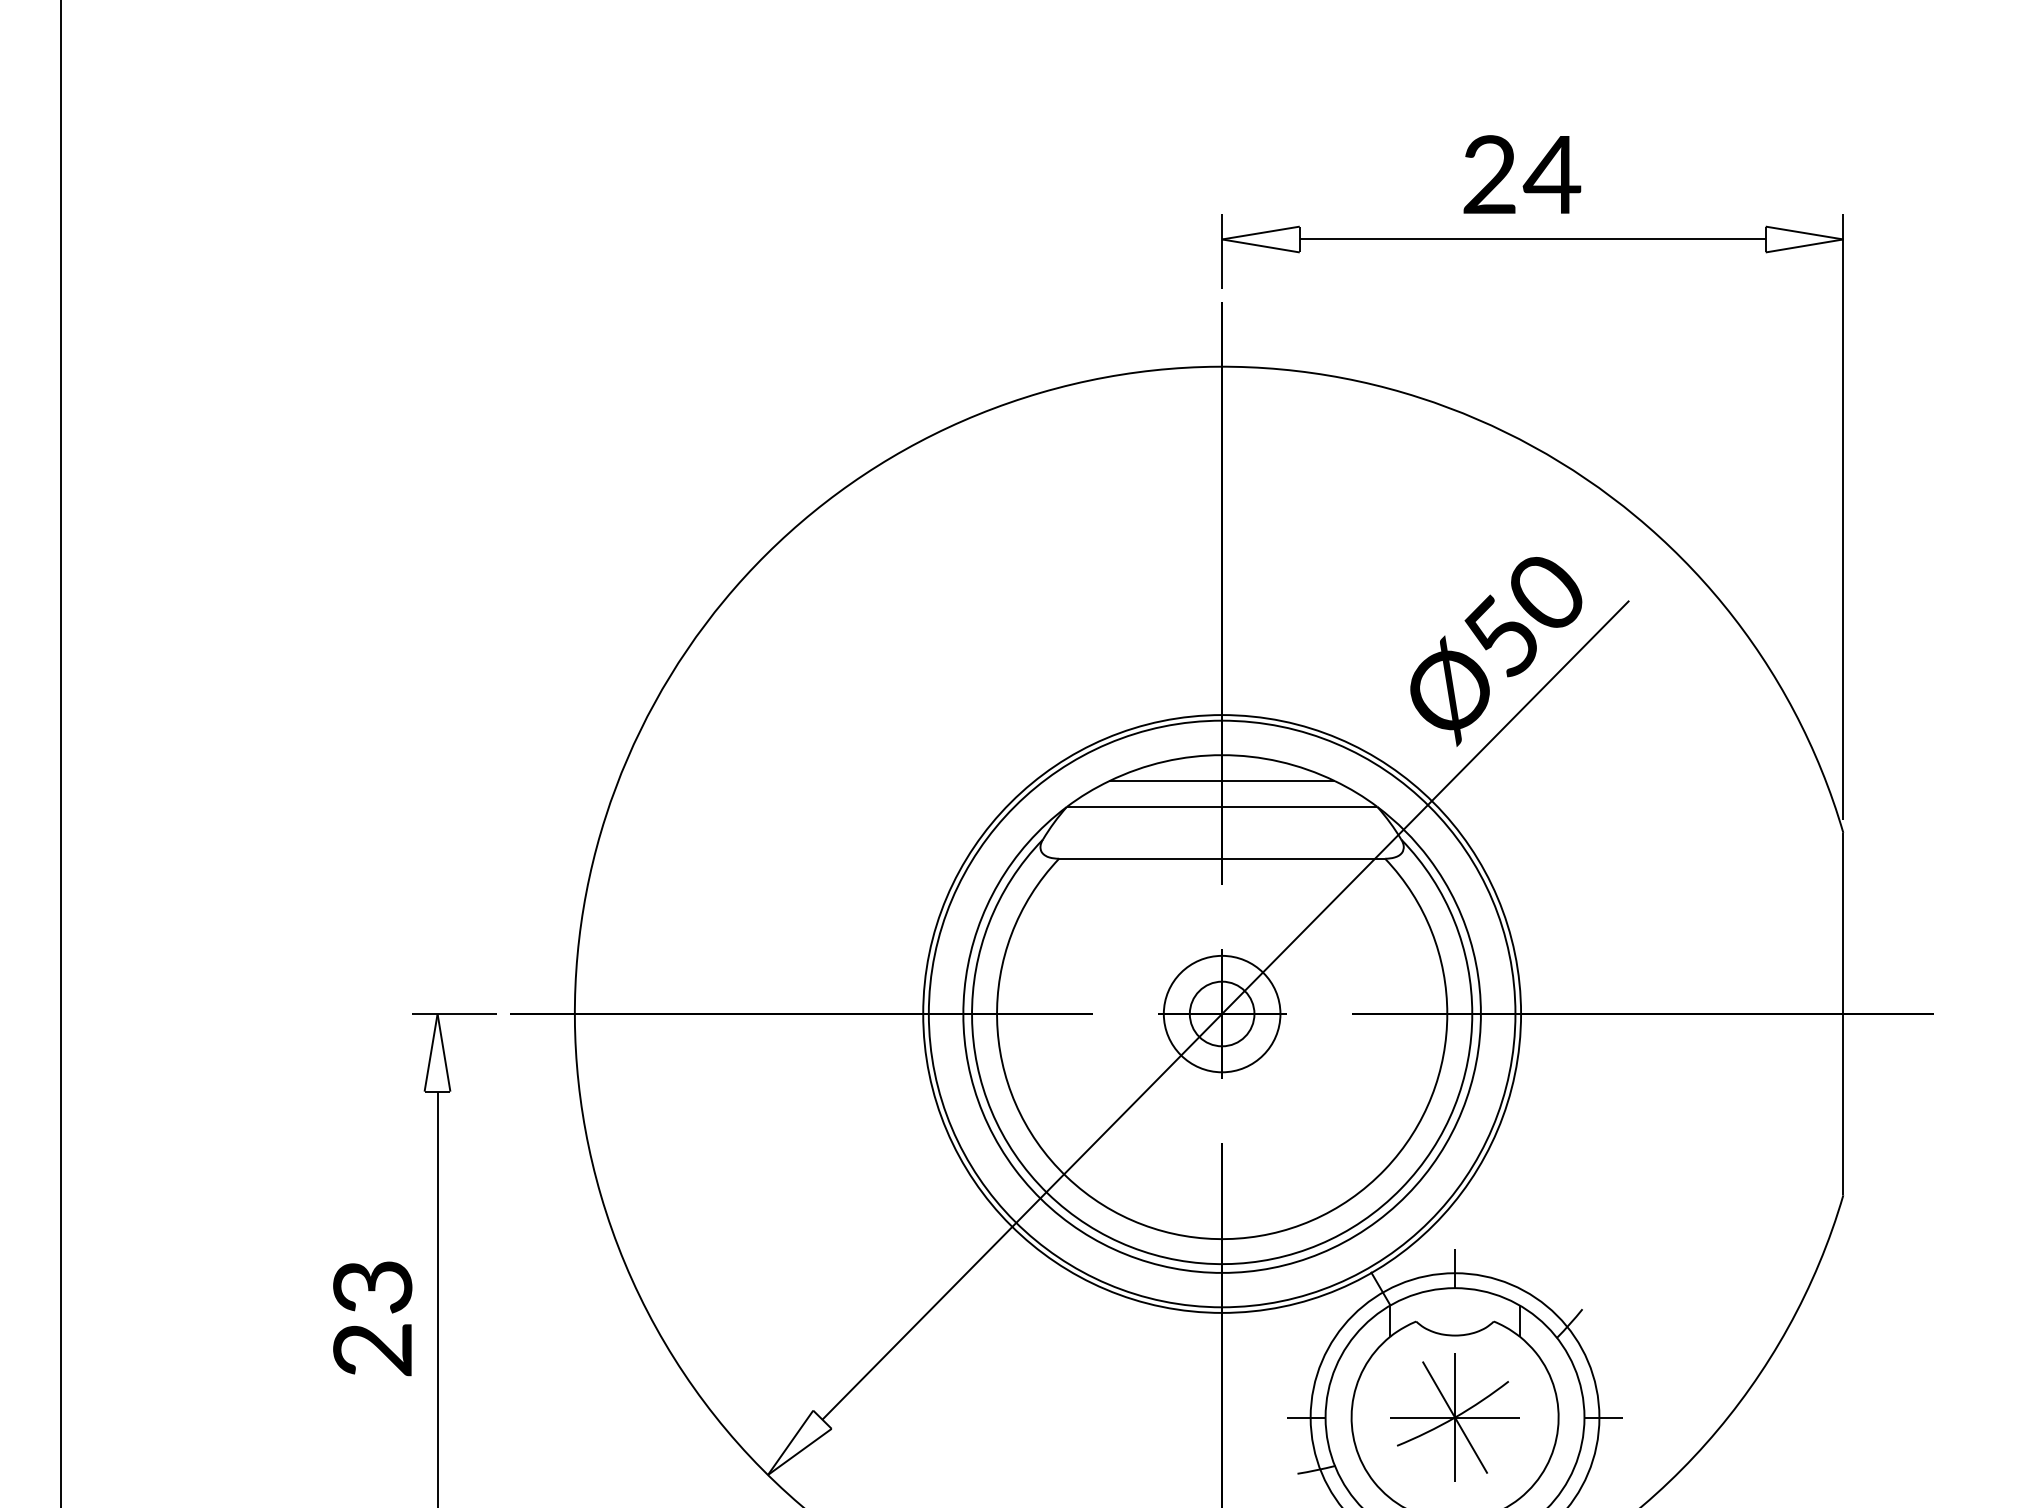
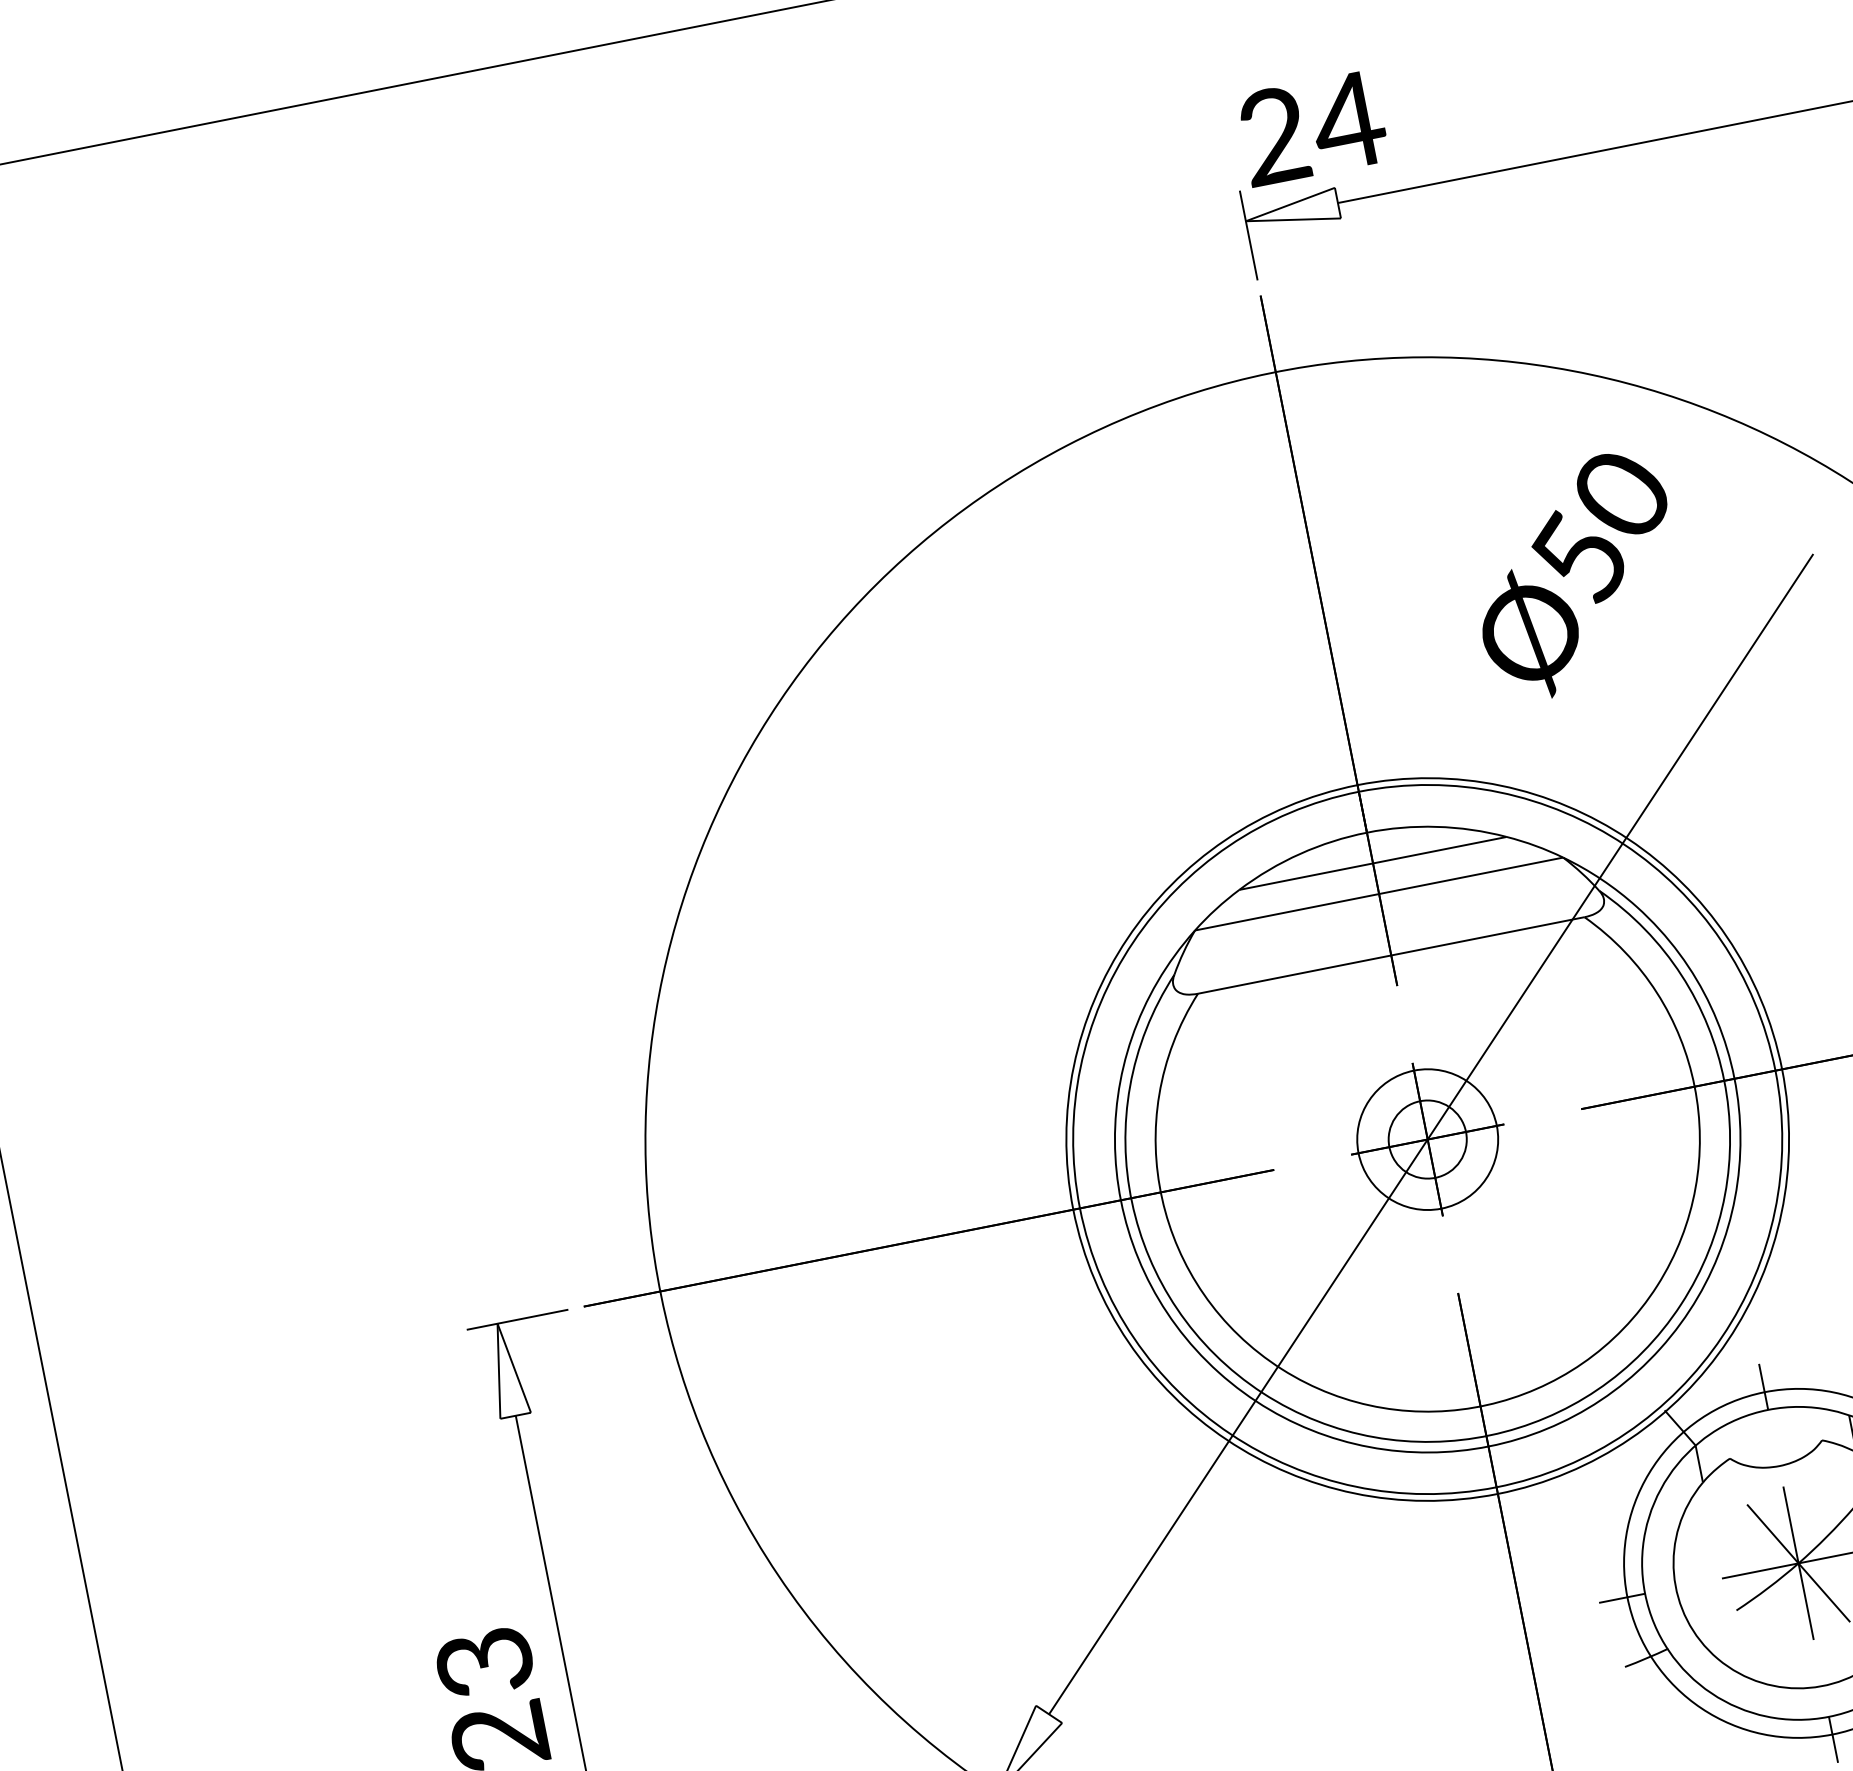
text: (1522, 174) -> (1312, 127), moved
text: (1496, 651) -> (1576, 575), moved

